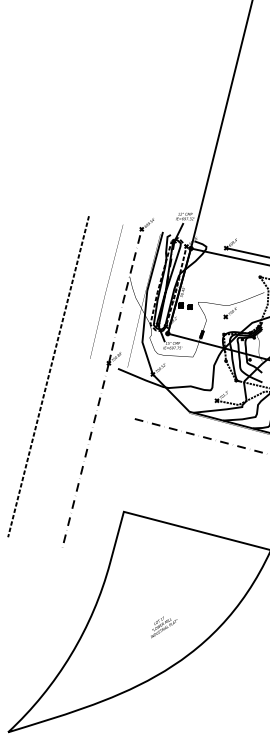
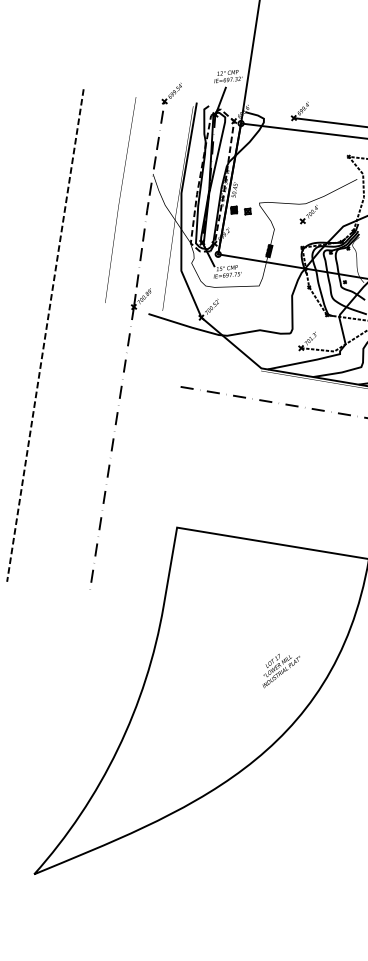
text: (164, 627) -> (281, 670), moved

